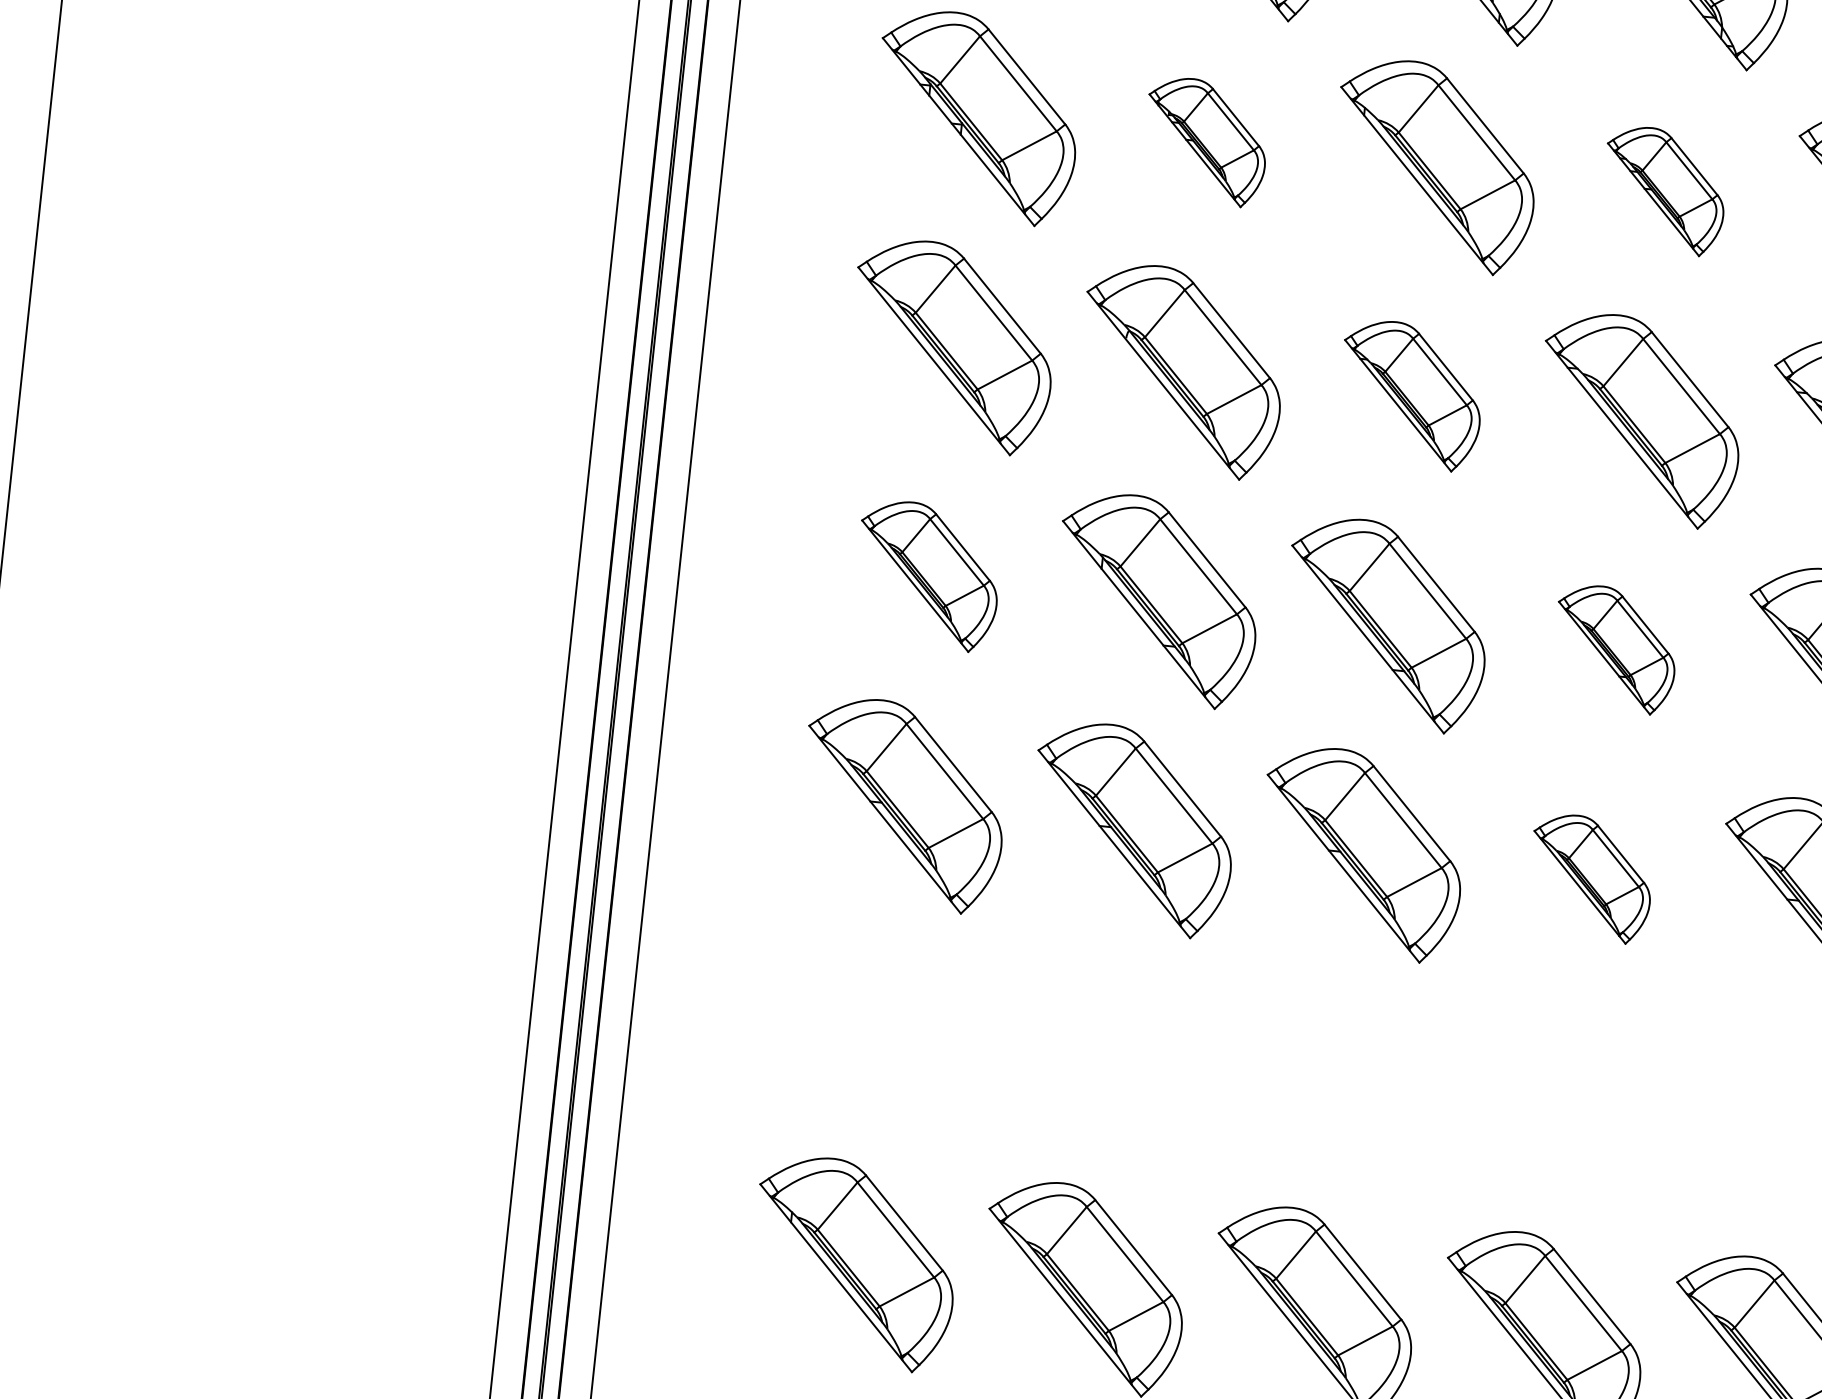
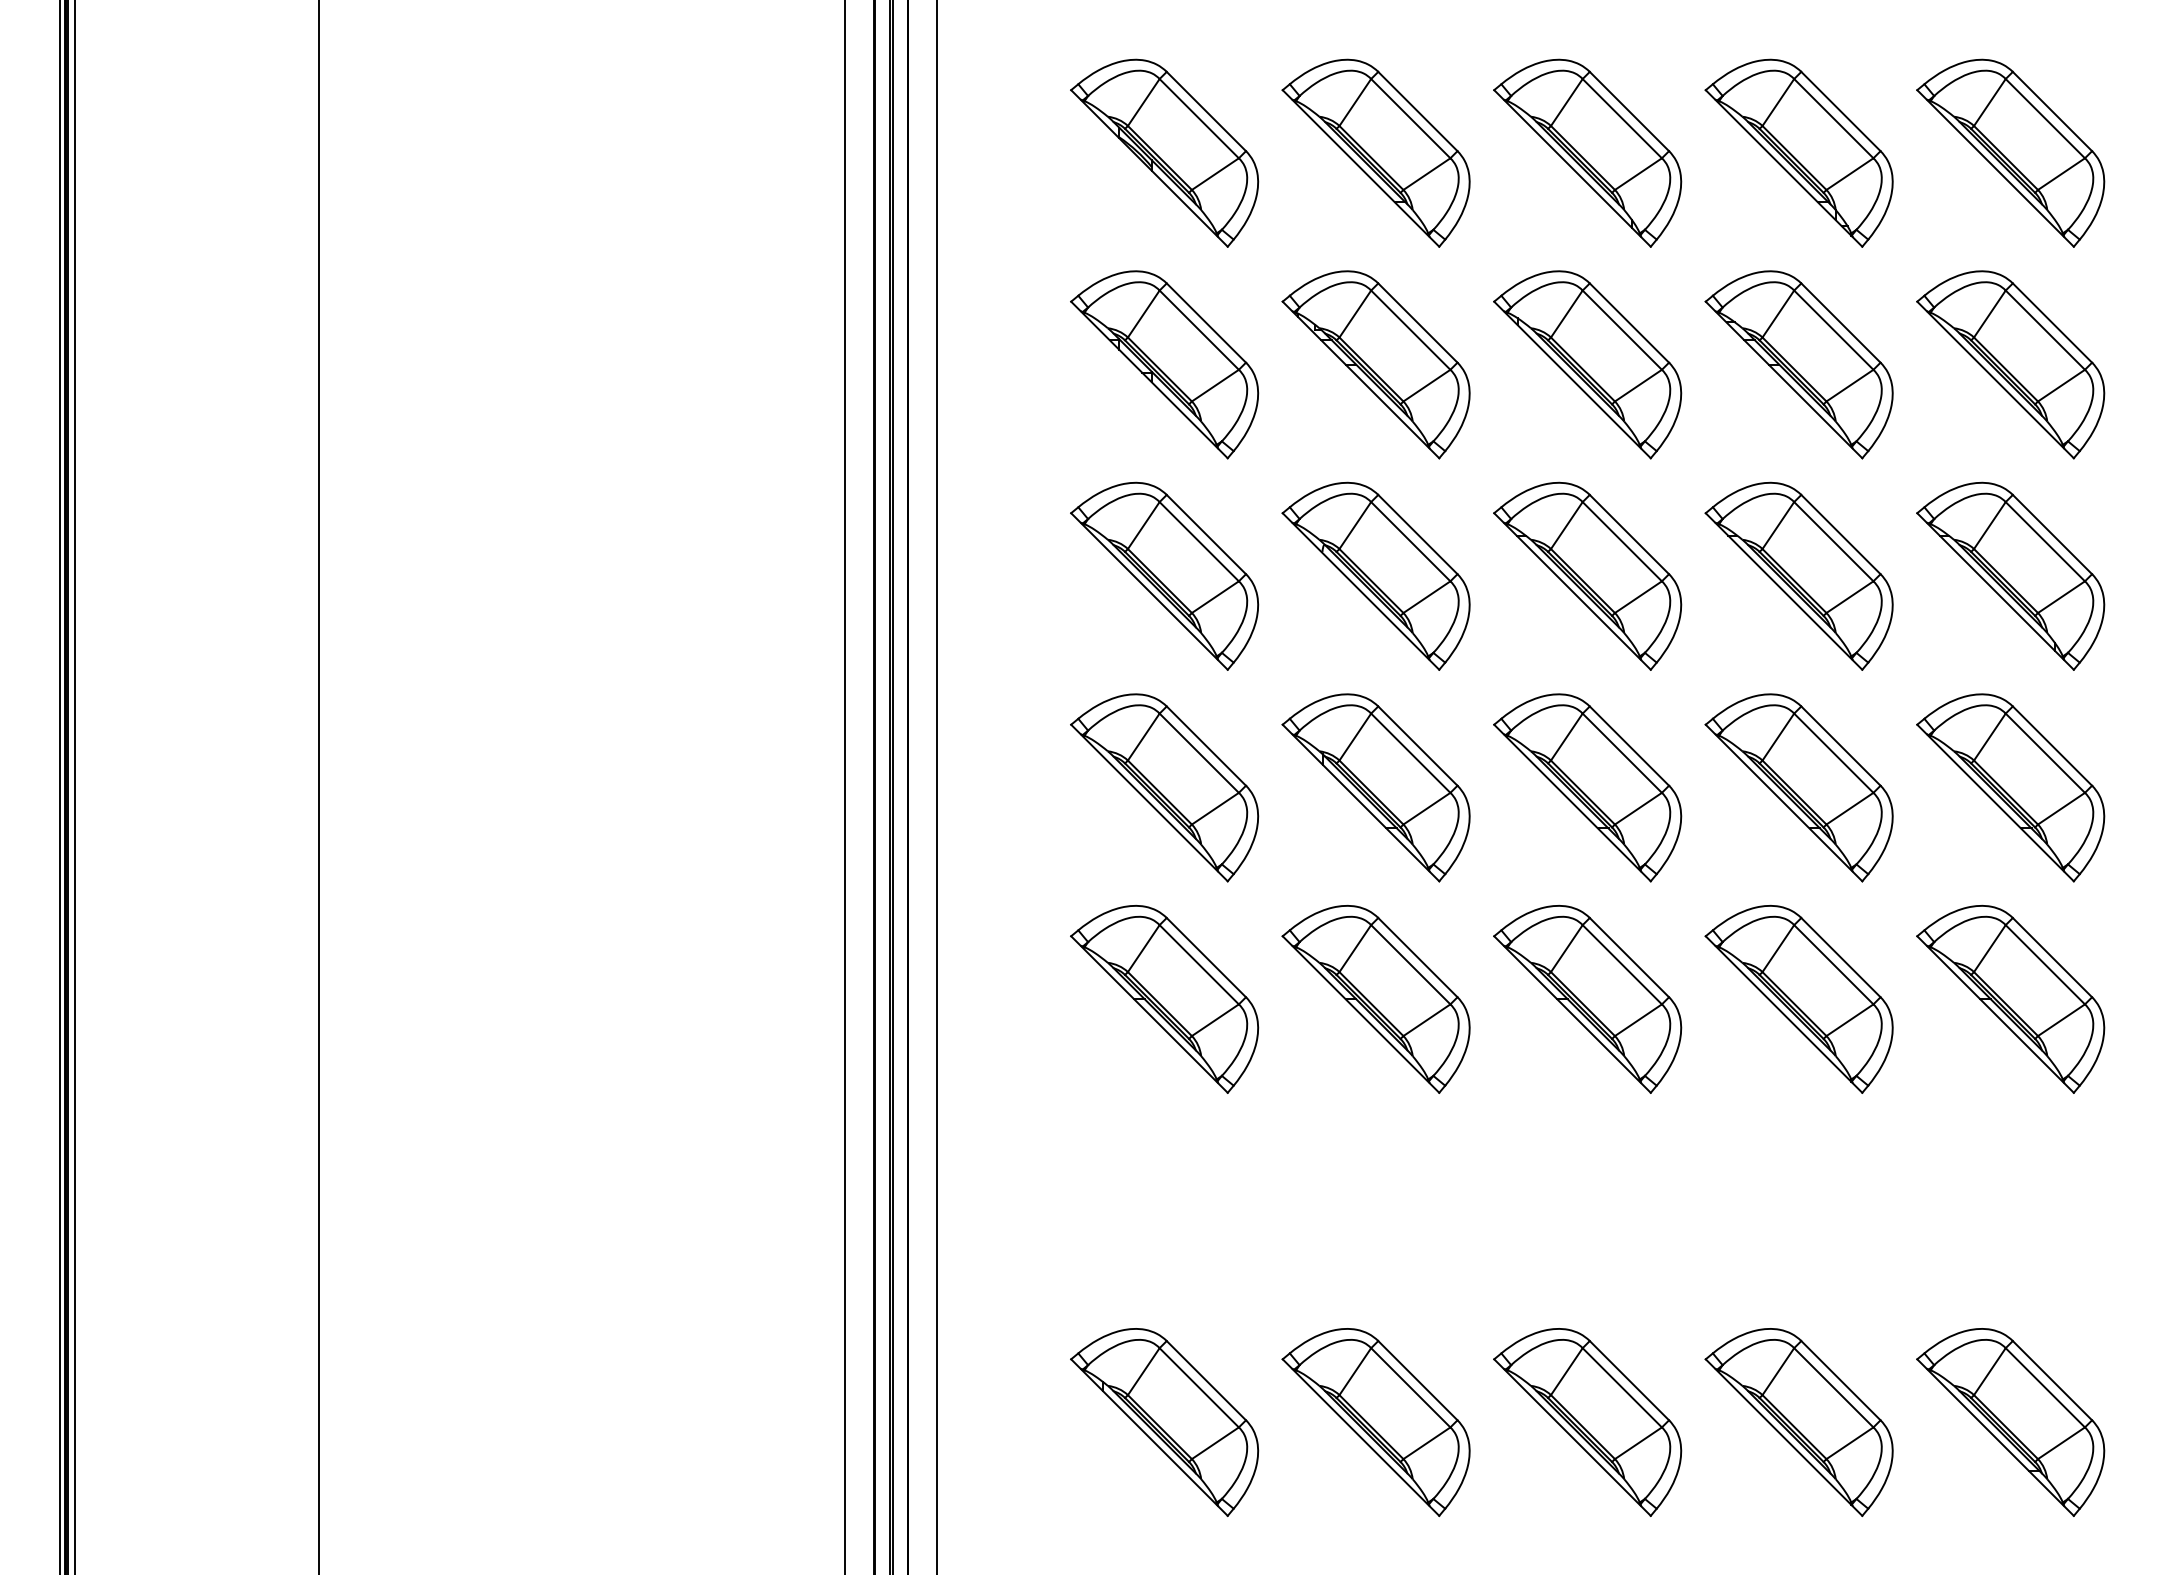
part: (1205, 141) -> (1375, 364), size x1.67
part: (1663, 190) -> (1798, 364), size x1.67
part: (1410, 394) -> (1587, 575), size x1.43
part: (927, 575) -> (1164, 787), size x1.43
part: (1614, 648) -> (1798, 787), size x1.67
part: (1590, 878) -> (1798, 999), size x1.67

